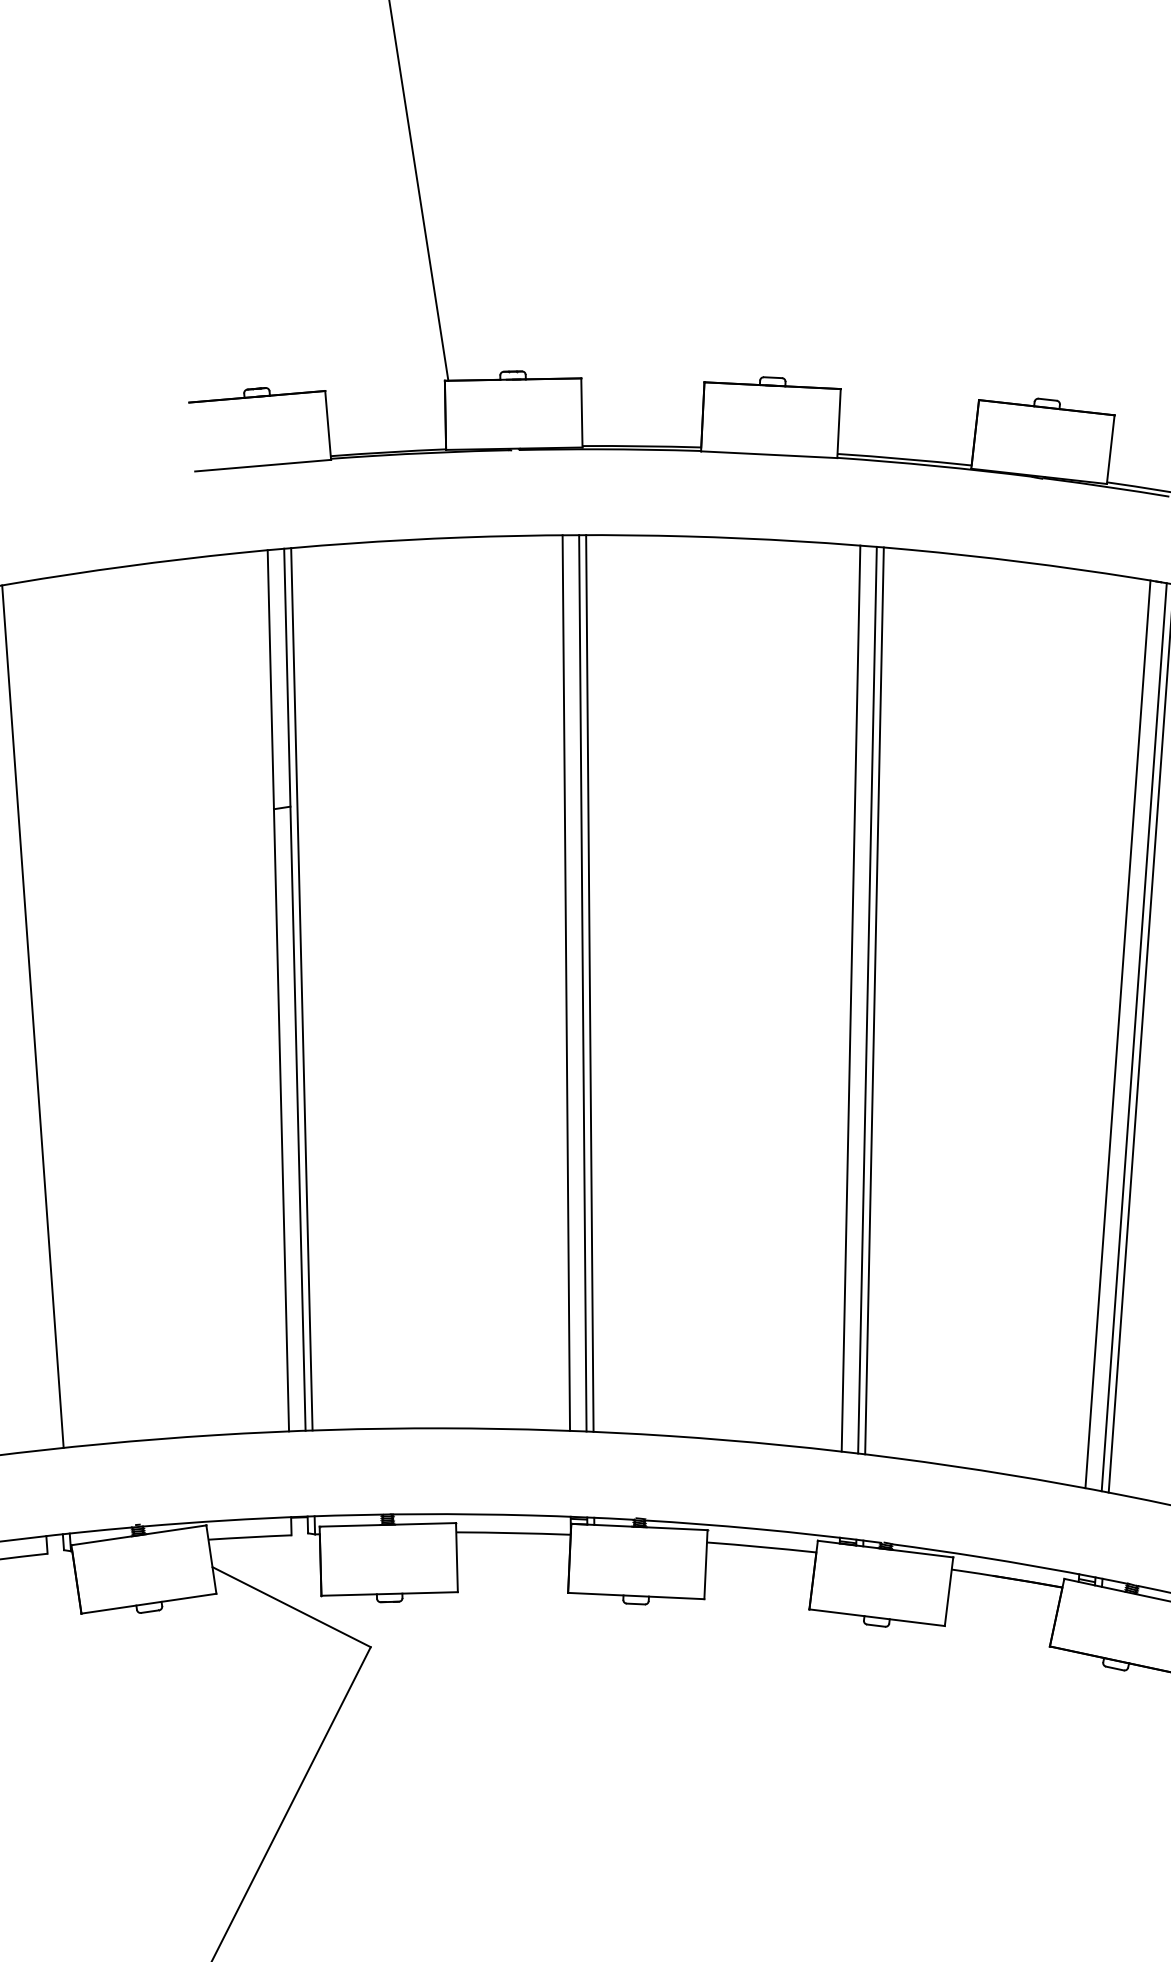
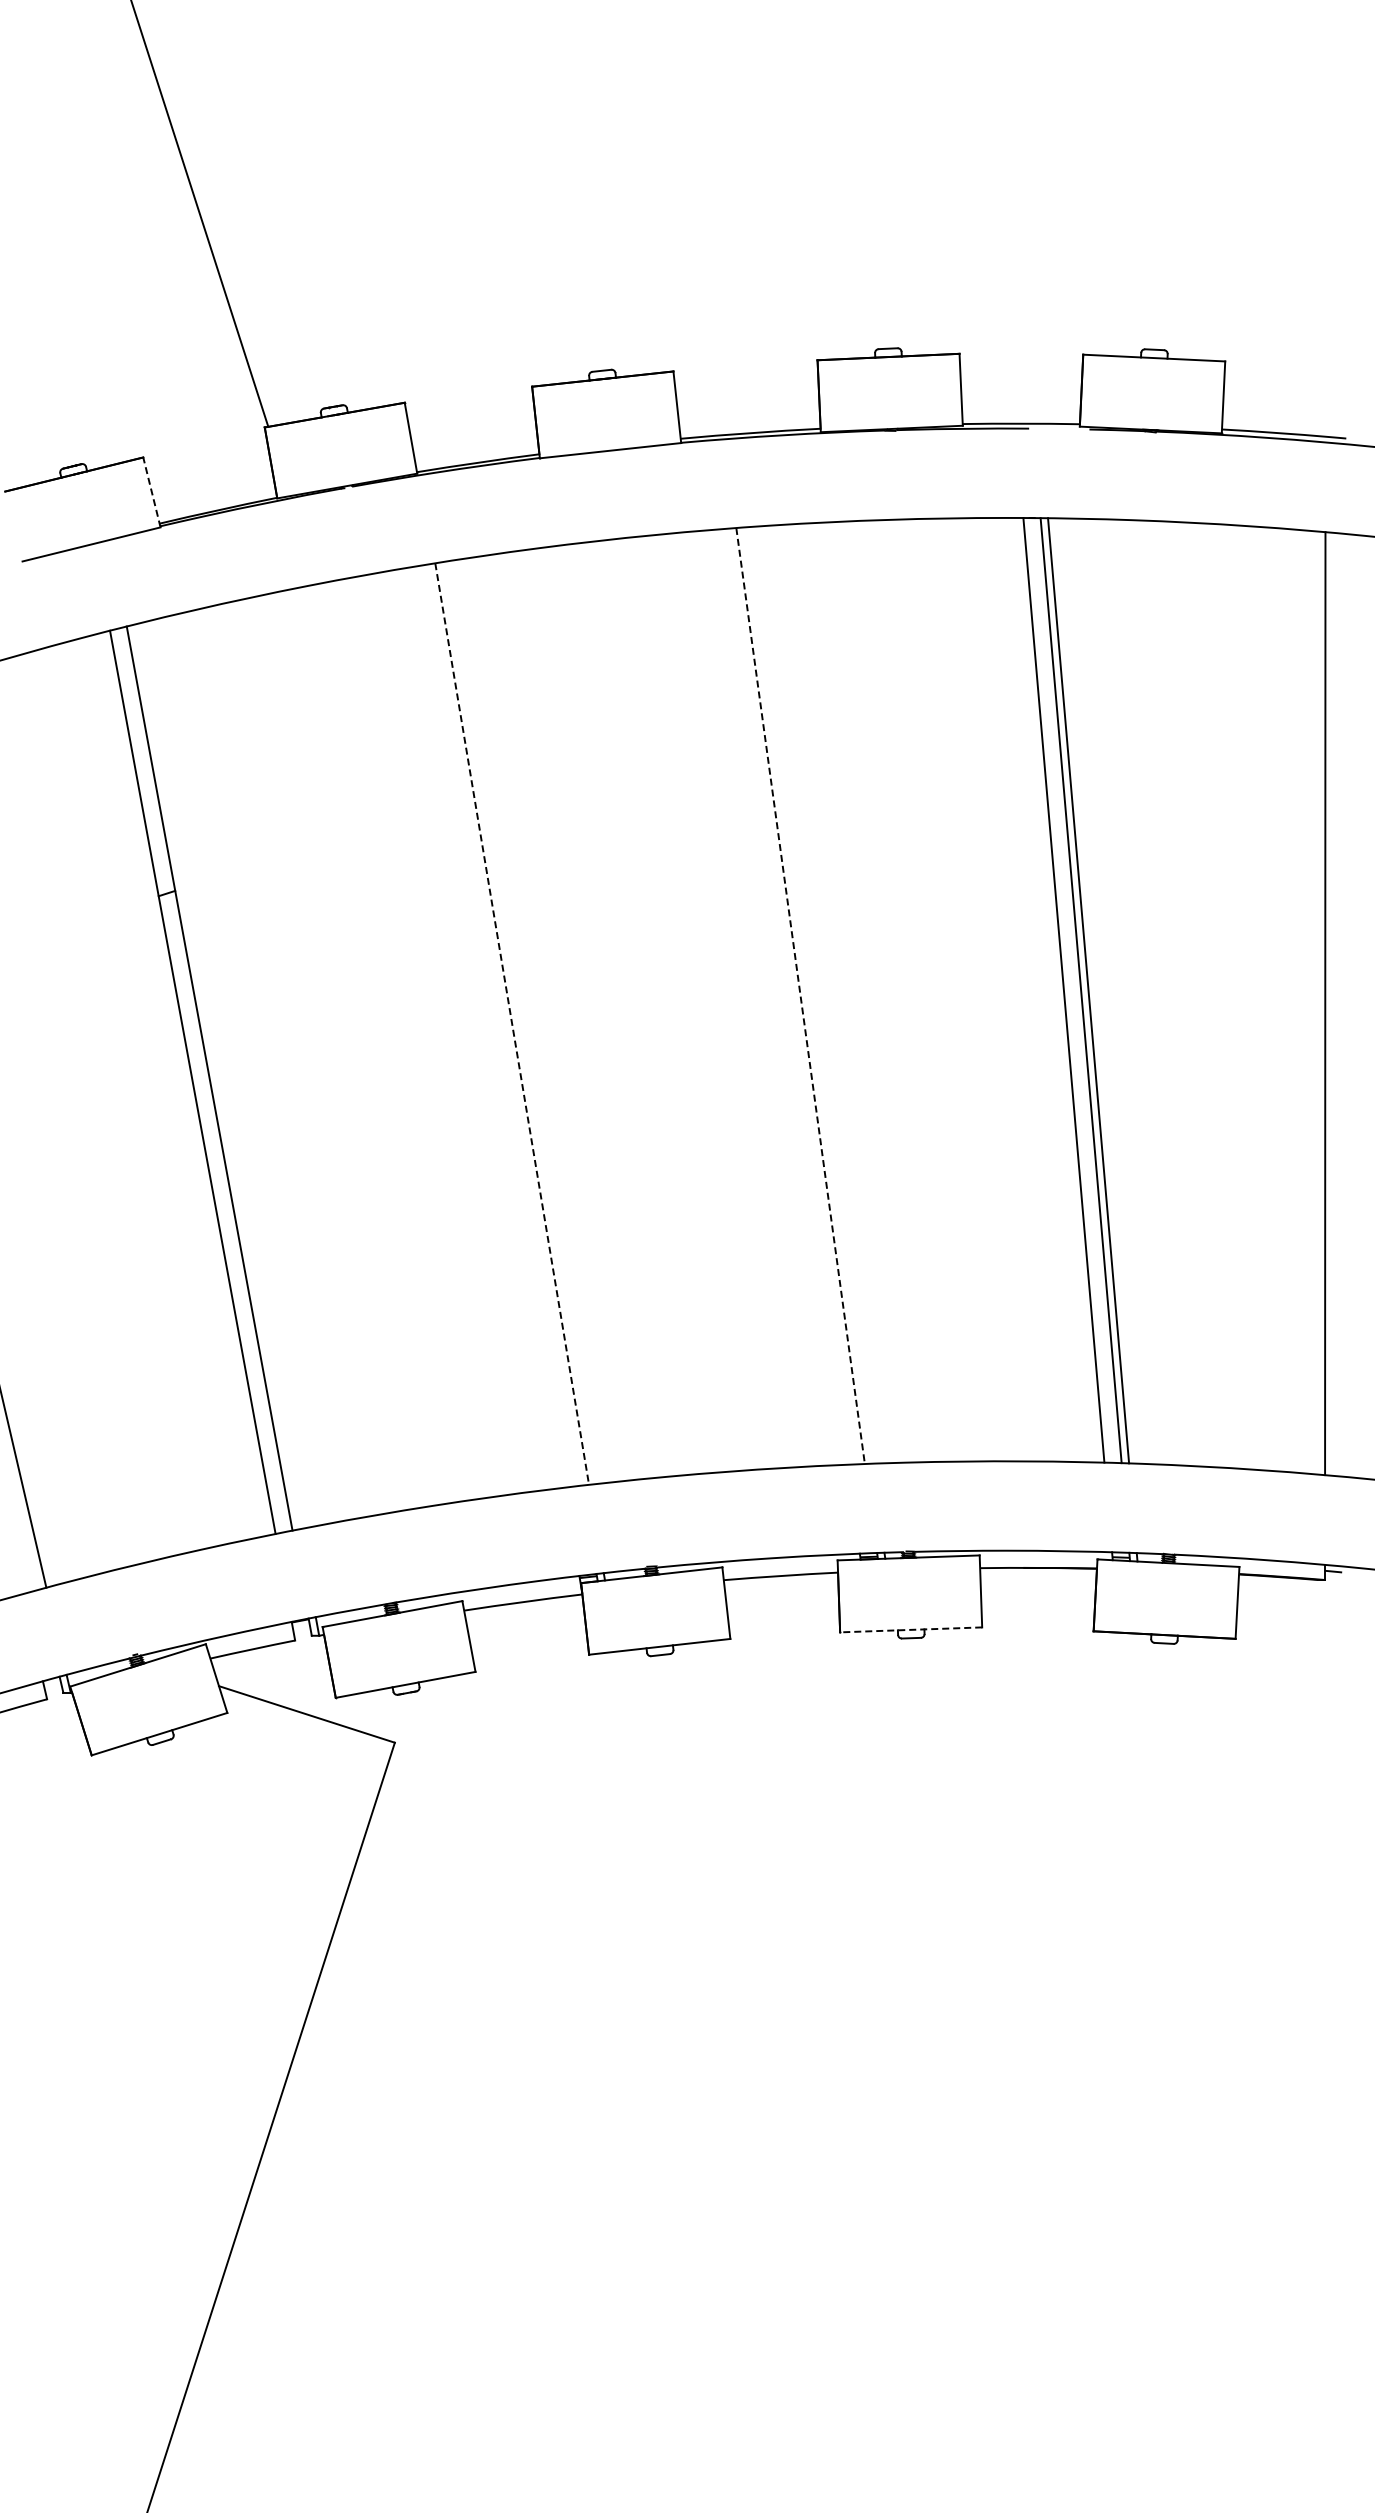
line: (327, 424) -> (151, 491), solid -> dashed
line: (582, 982) -> (504, 1024), removed
line: (565, 983) -> (487, 1027), removed
line: (590, 983) -> (512, 1024), solid -> dashed
line: (301, 988) -> (216, 1076), removed
line: (851, 998) -> (783, 996), removed
line: (867, 1000) -> (800, 996), solid -> dashed
line: (874, 1000) -> (807, 995), removed
line: (876, 1617) -> (910, 1629), solid -> dashed

